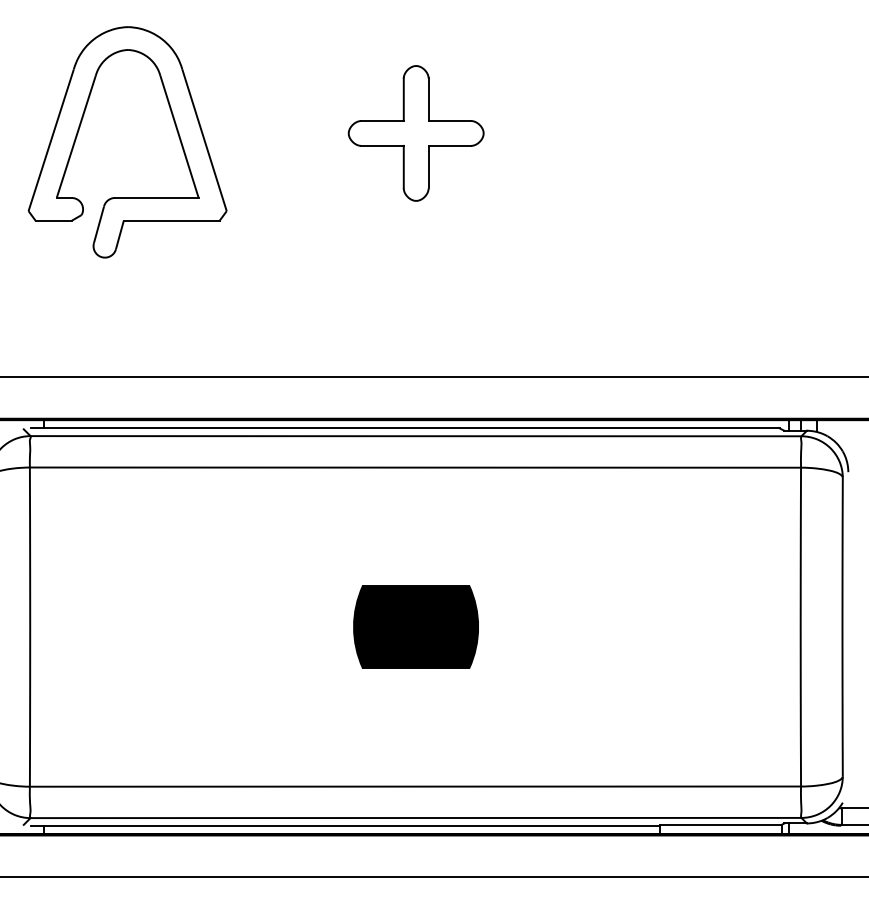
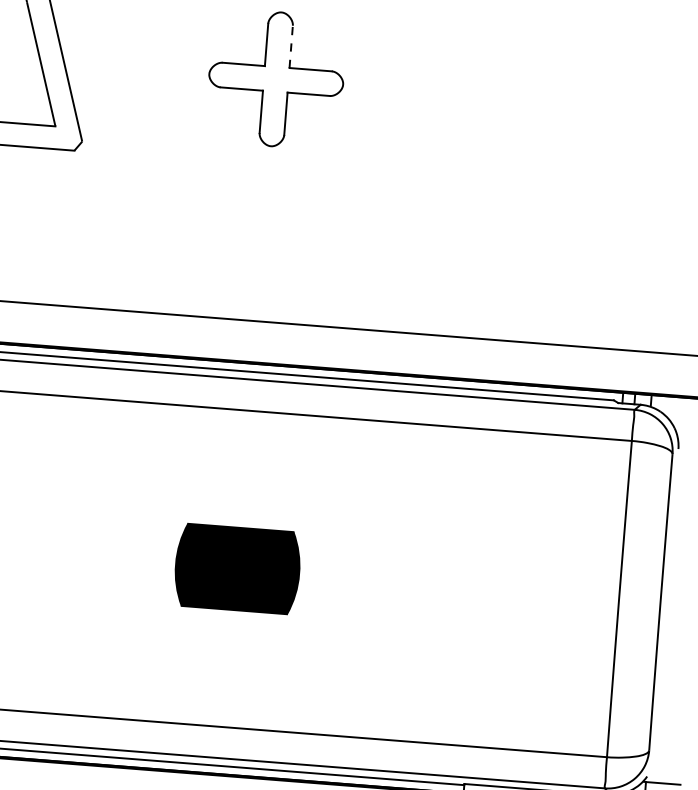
line: (428, 99) -> (291, 46), solid -> dashed

